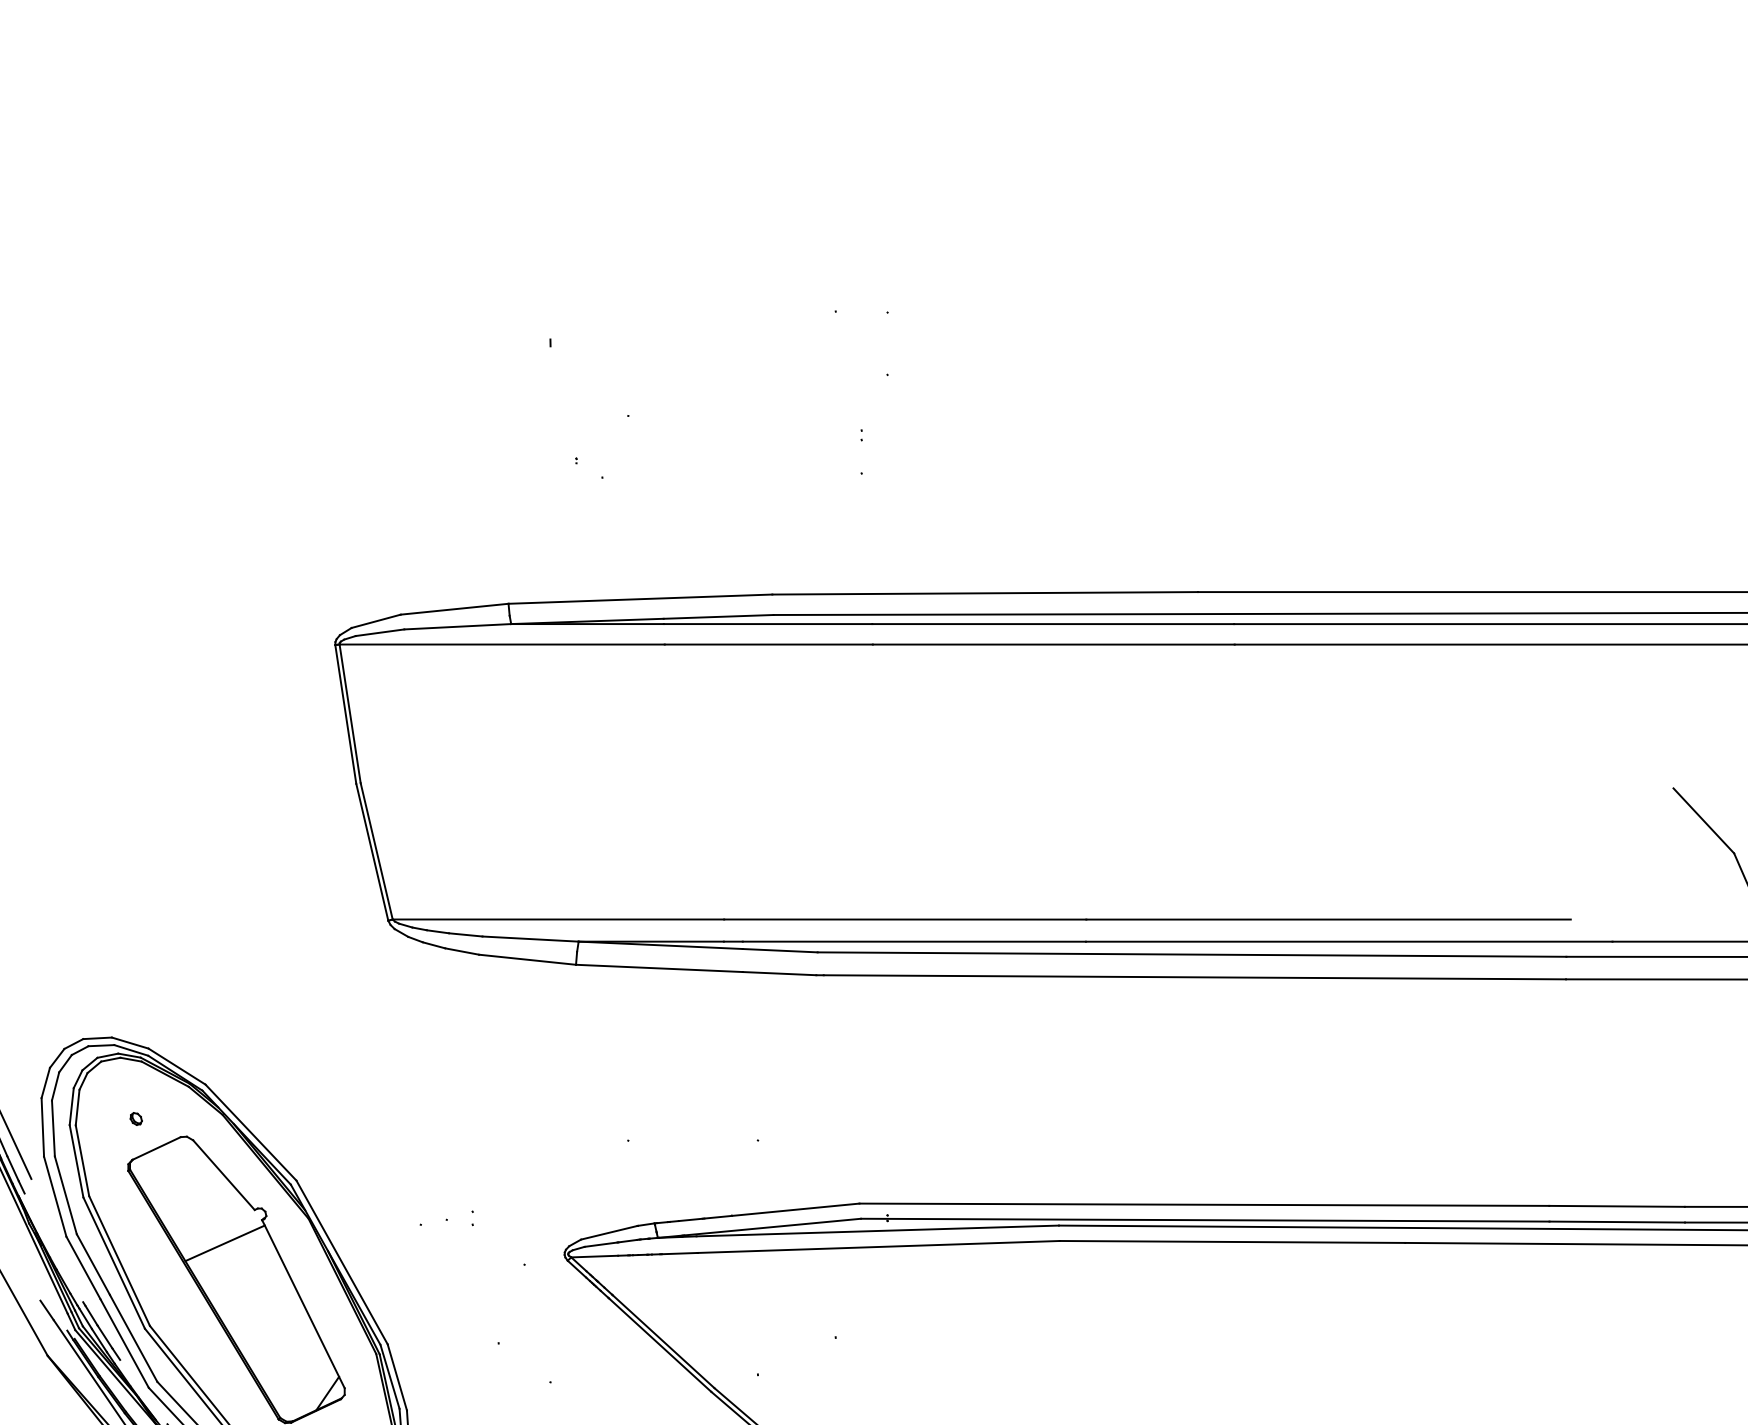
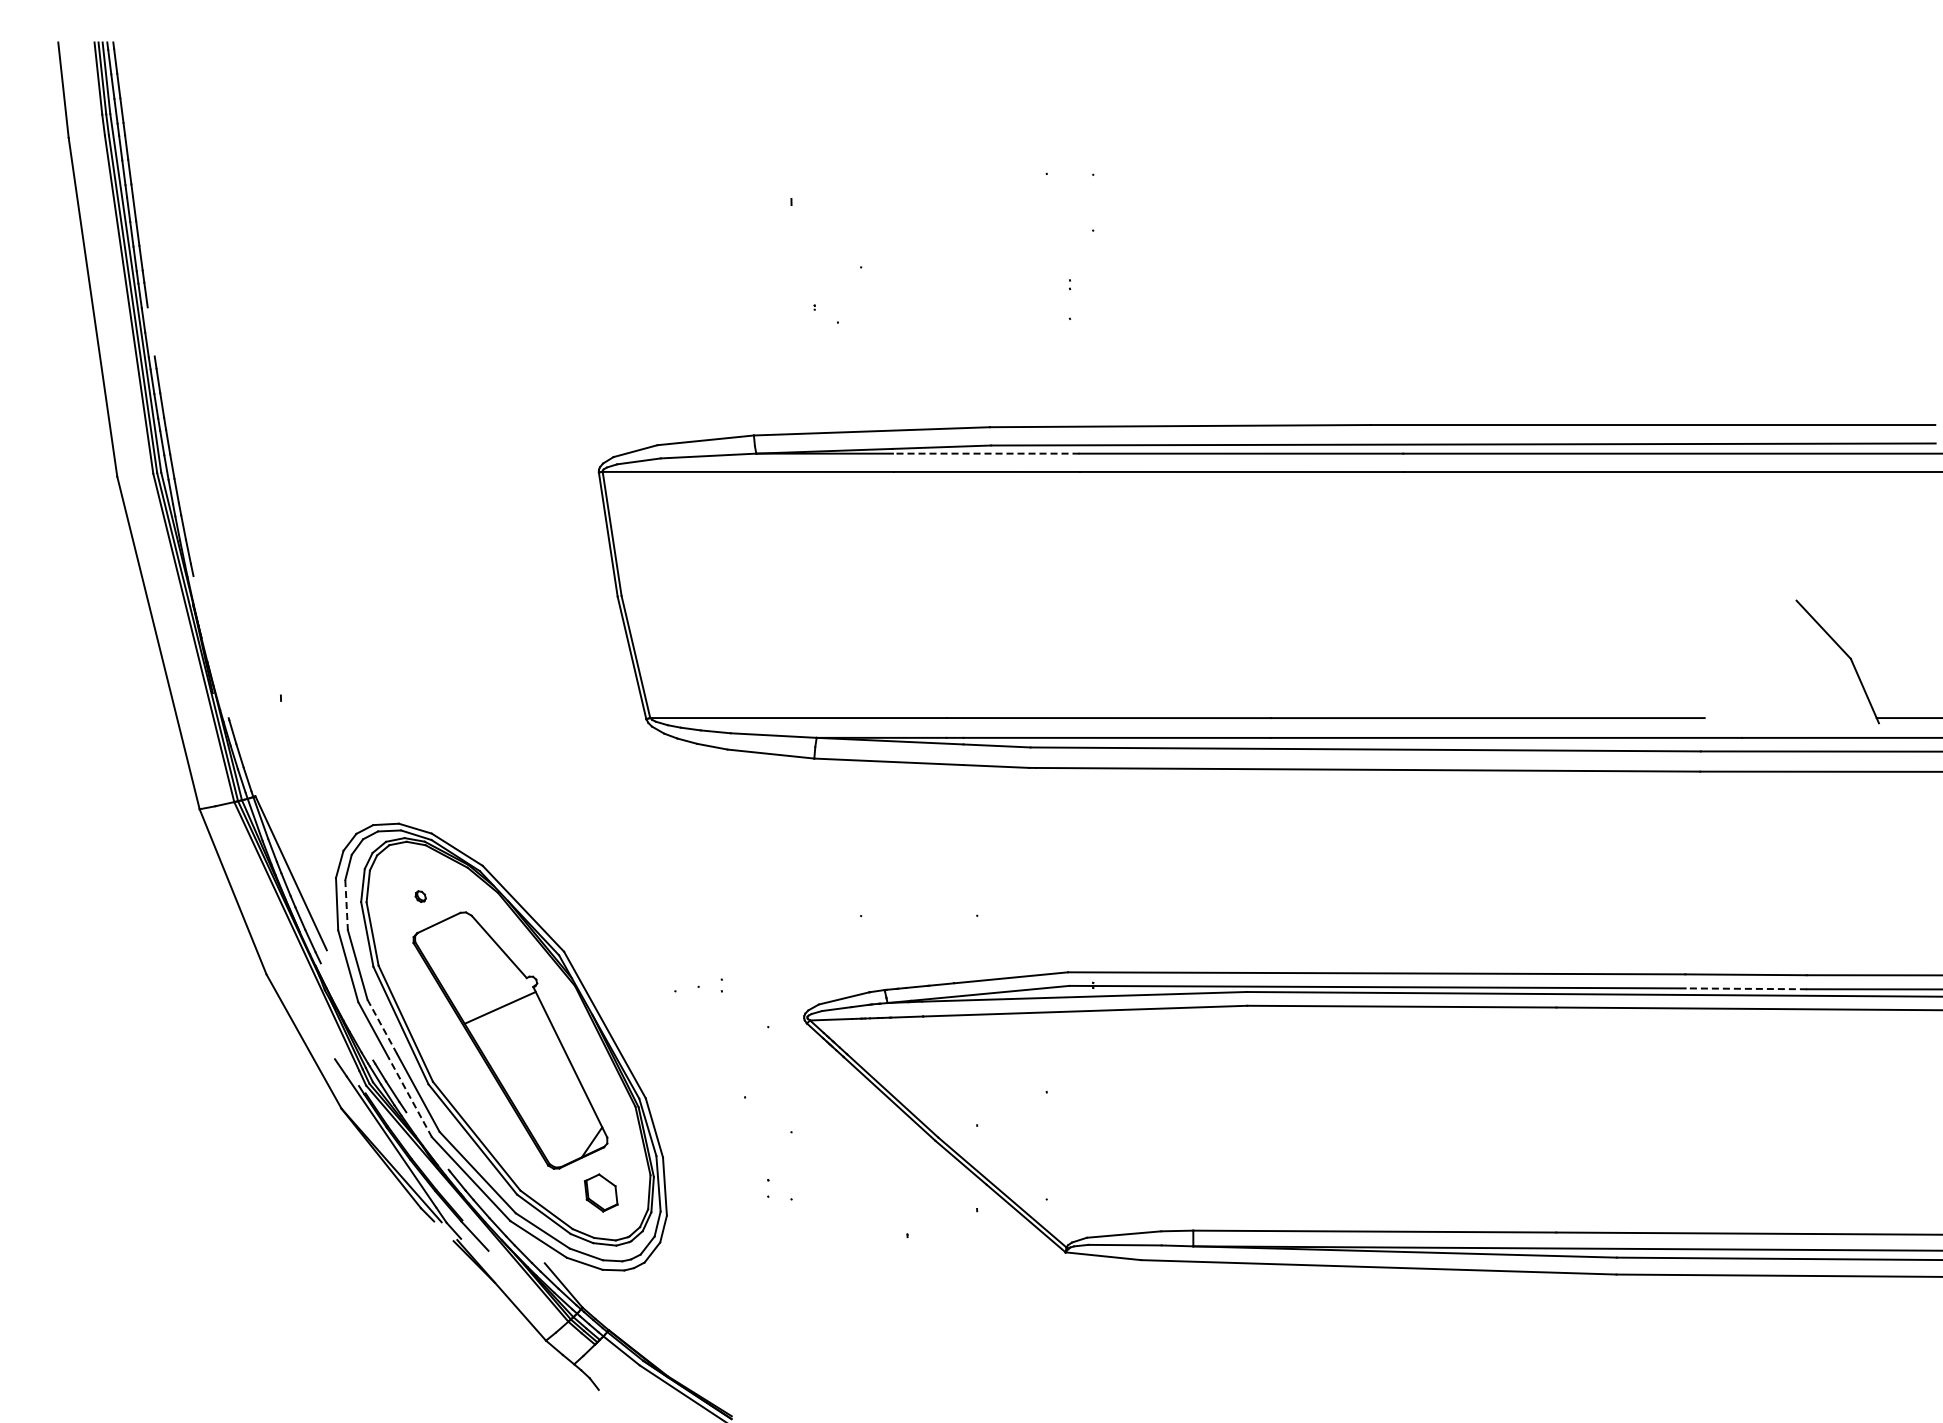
line: (767, 623) -> (985, 453), solid -> dashed
line: (53, 1128) -> (346, 905), solid -> dashed
line: (1617, 1221) -> (1746, 988), solid -> dashed
line: (93, 1264) -> (382, 1026), solid -> dashed
line: (124, 1343) -> (410, 1097), solid -> dashed

